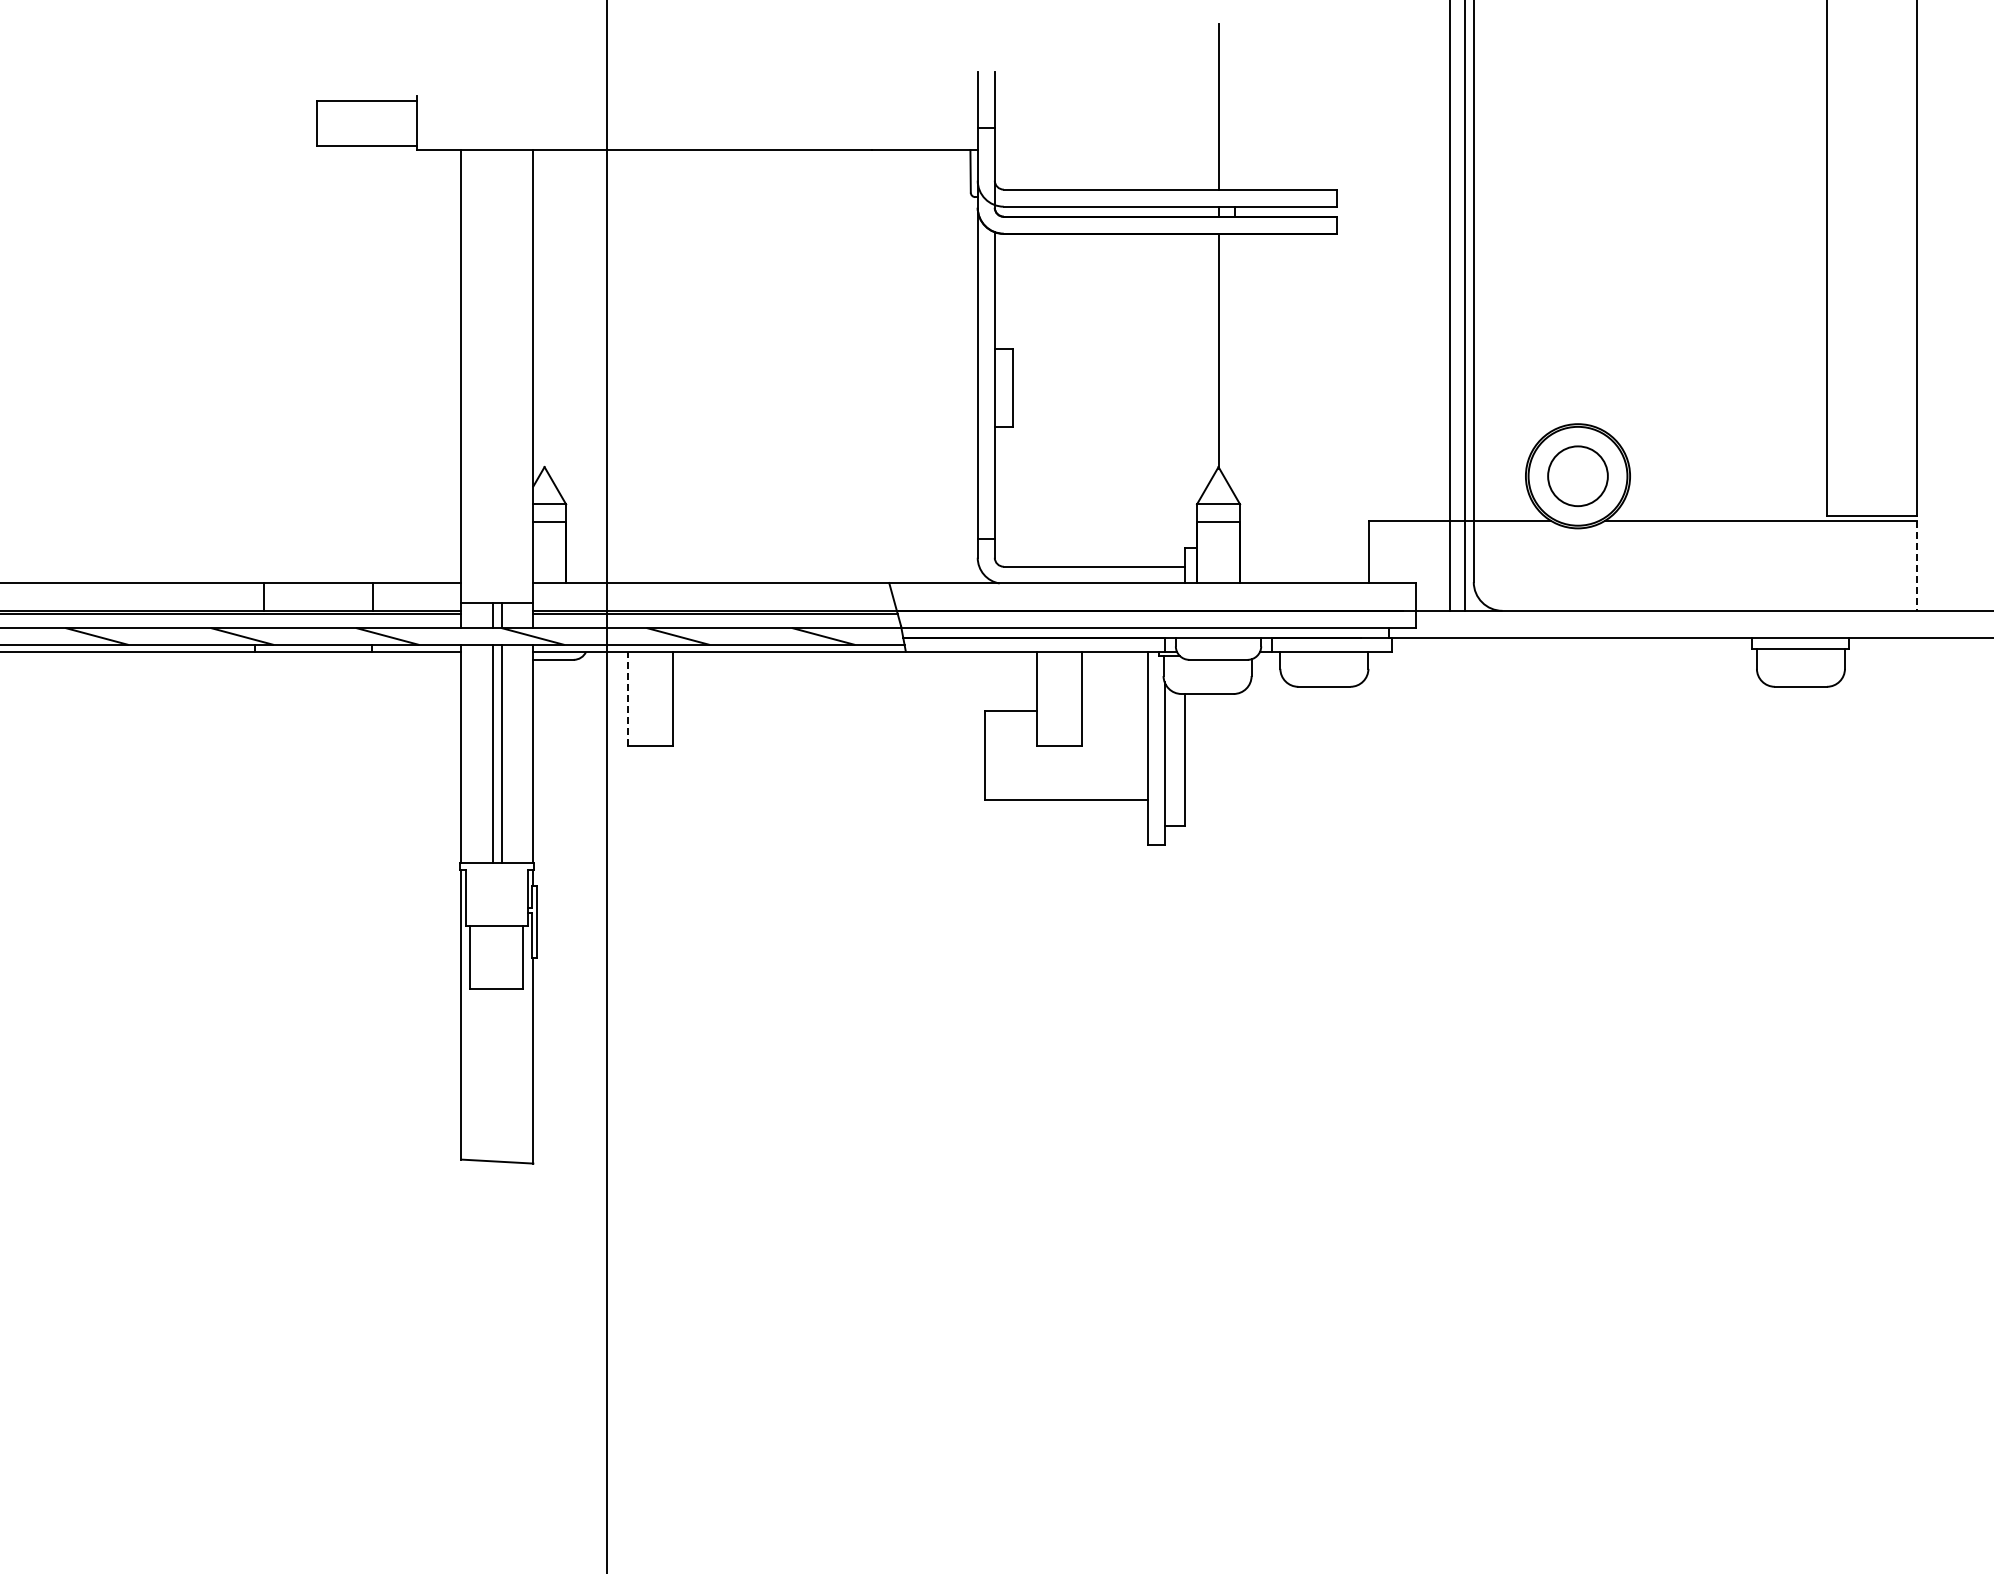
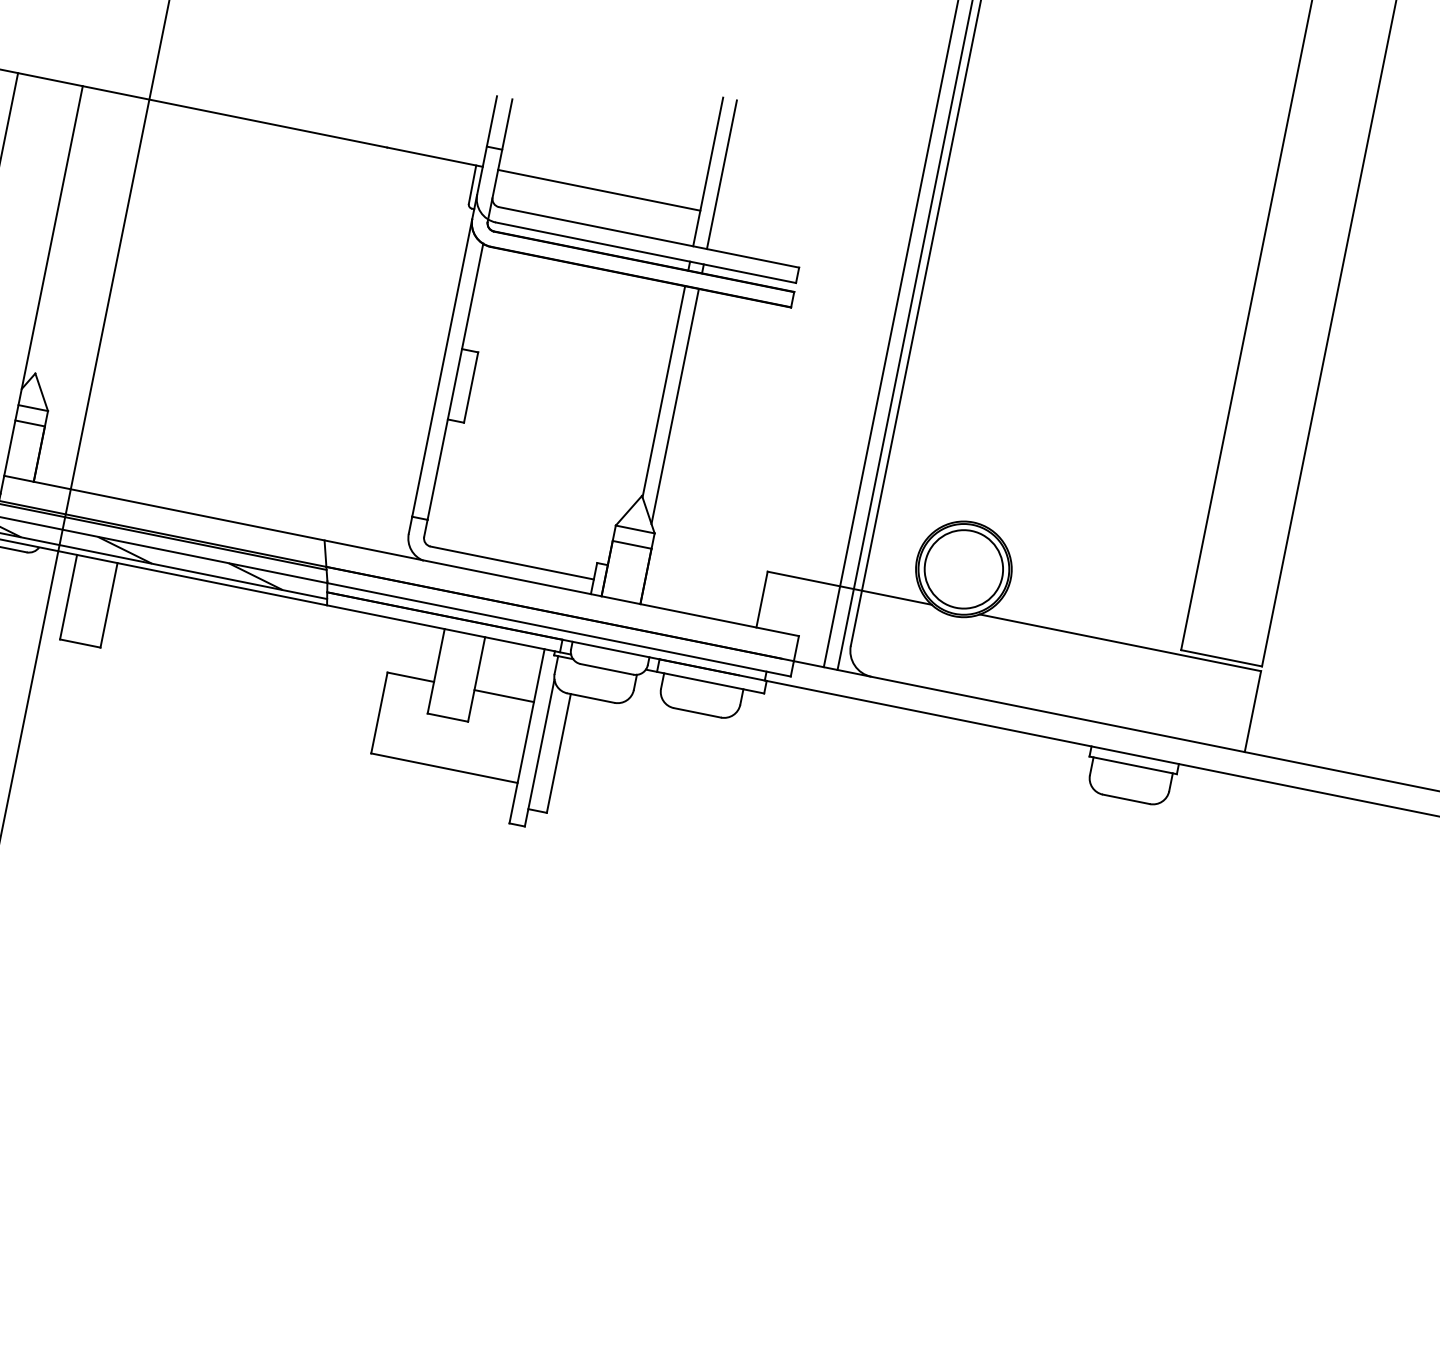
line: (1234, 106) -> (721, 174), added
line: (1106, 150) -> (598, 190), added
line: (1234, 364) -> (675, 406), added
circle: (1577, 475) -> (963, 568), size x1.43
line: (1917, 565) -> (1253, 711), dashed -> solid
line: (628, 698) -> (68, 597), dashed -> solid
line: (1114, 710) -> (504, 696), added

